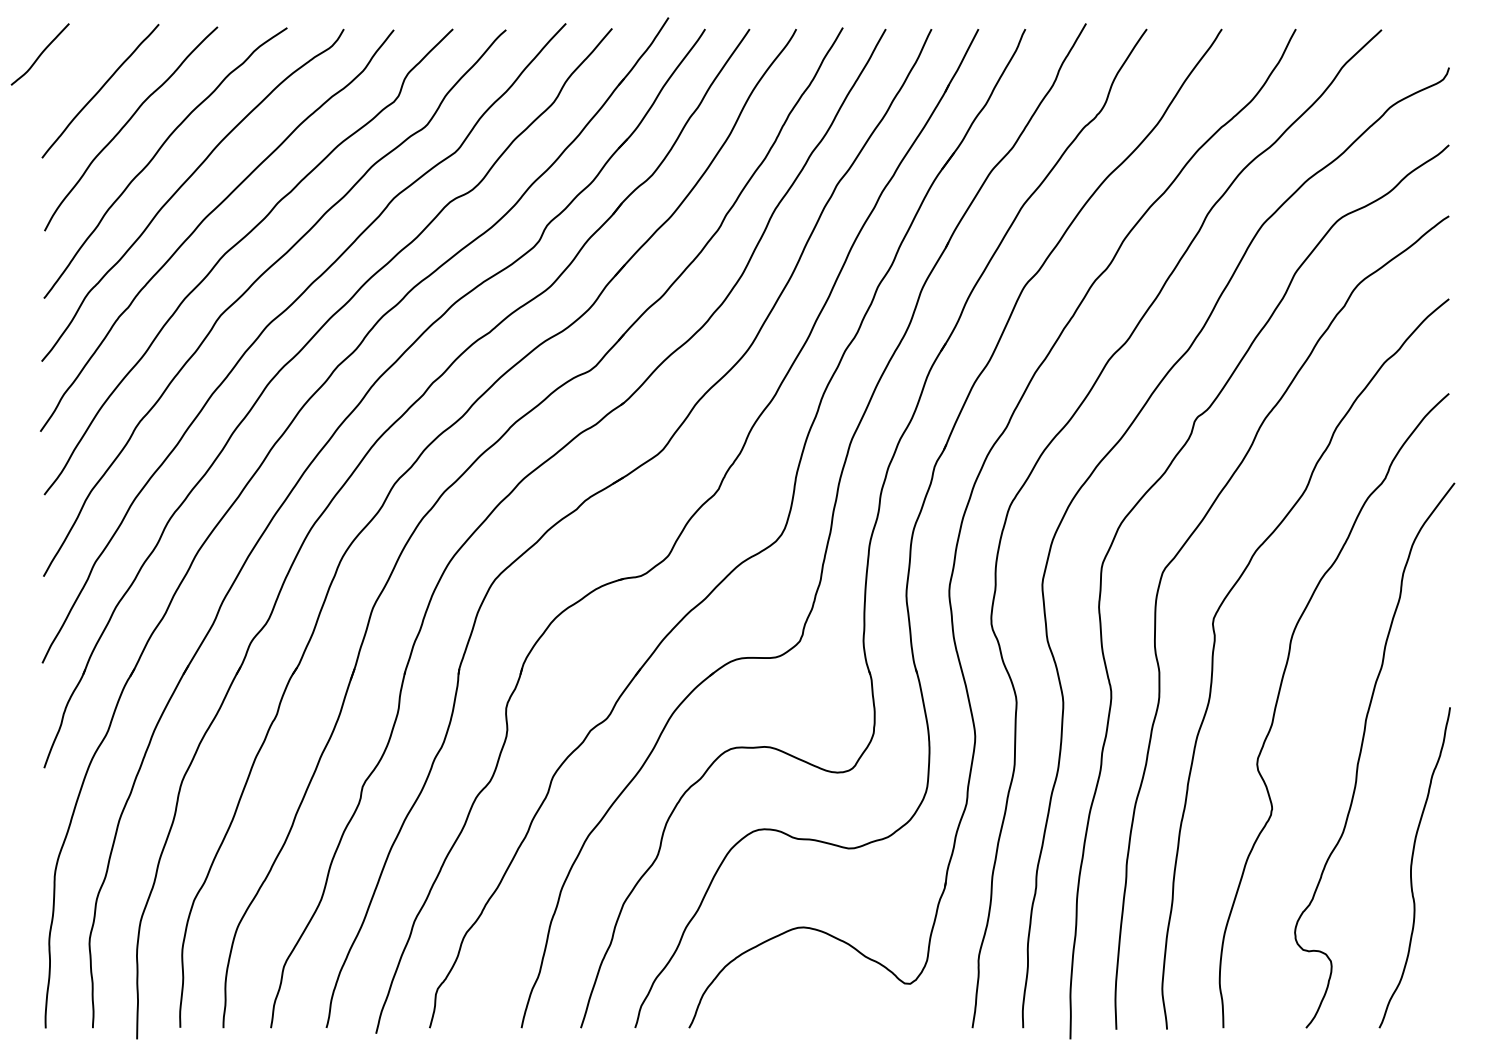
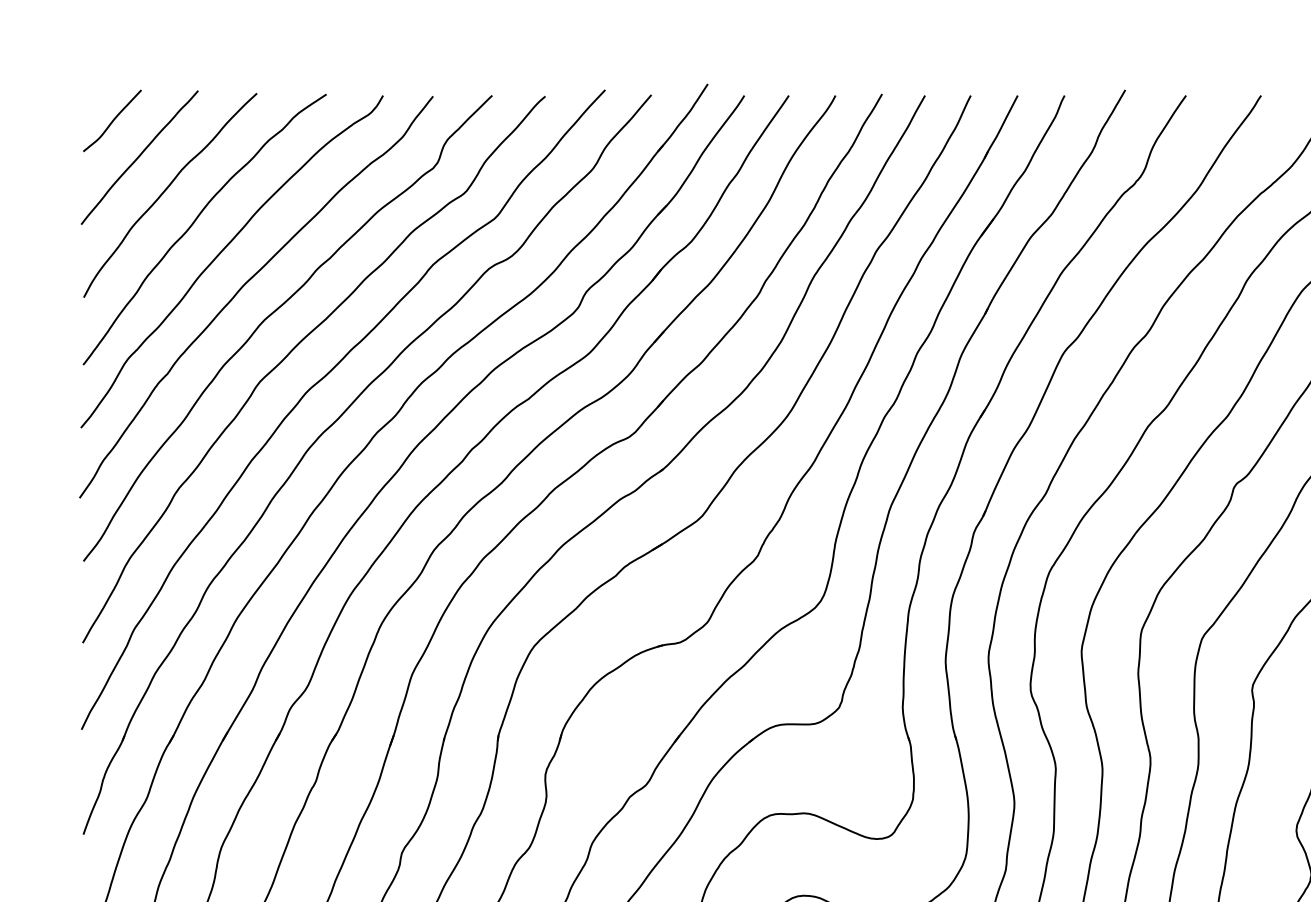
curve: (39, 54) -> (111, 120), moved

